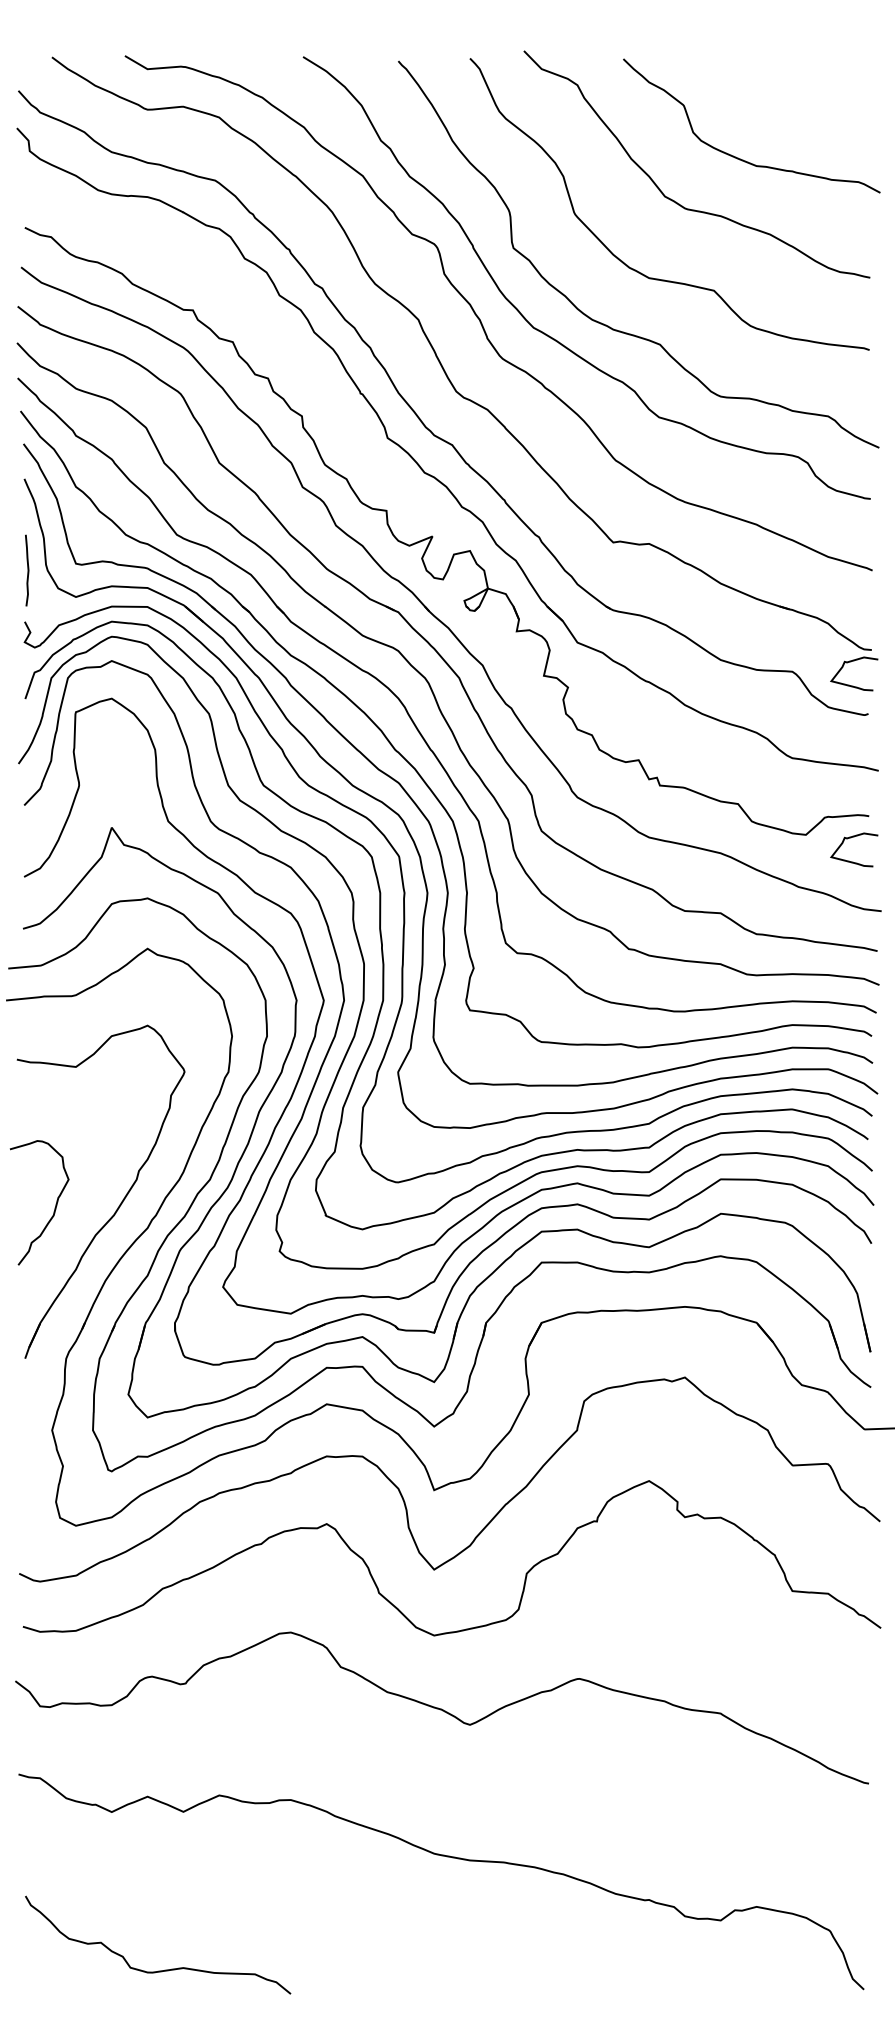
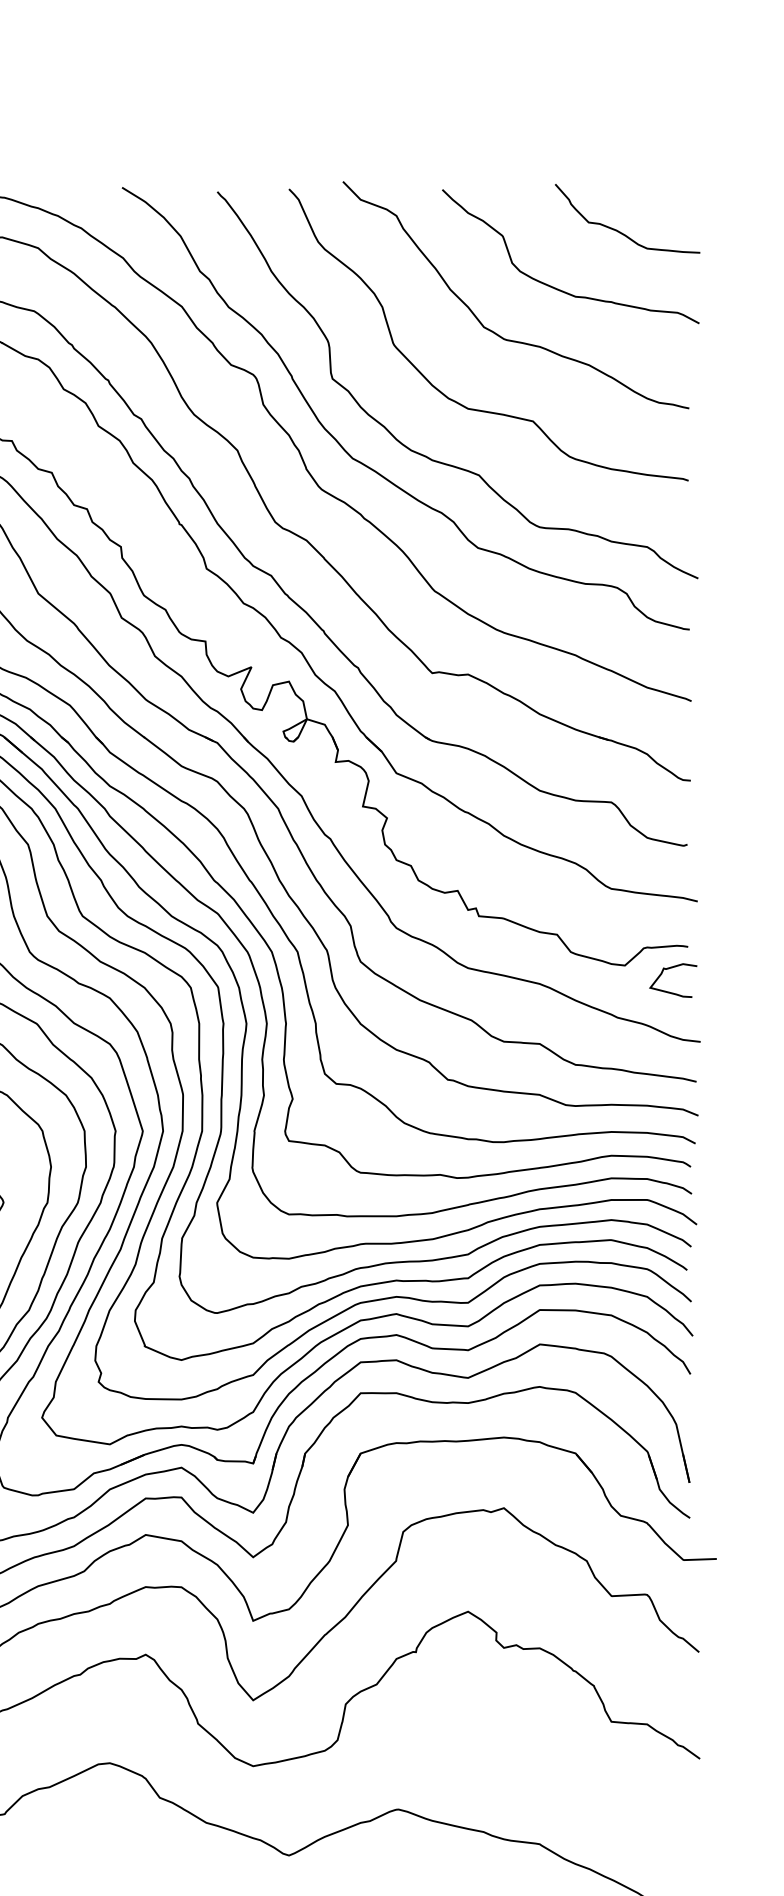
curve: (799, 99) -> (618, 230), added
curve: (851, 662) -> (670, 793), removed

